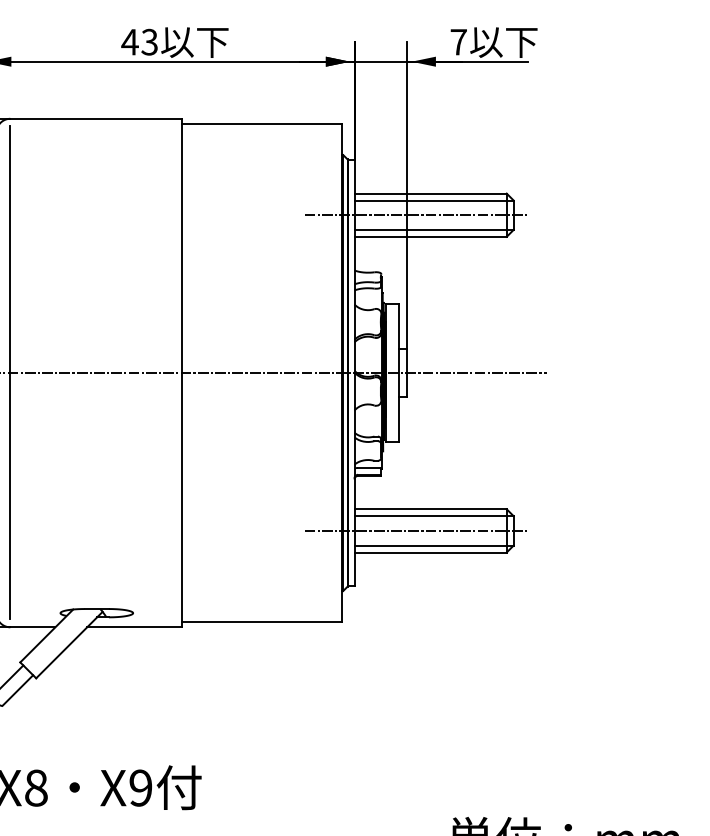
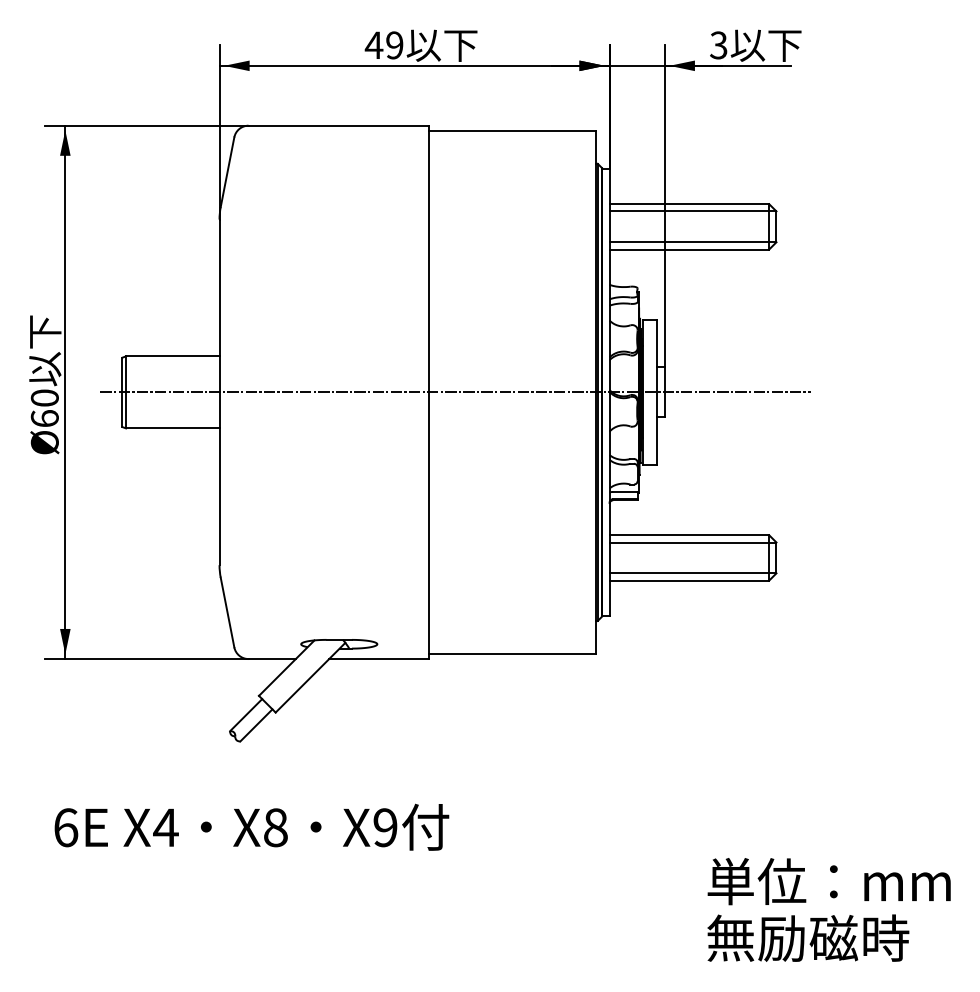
text: (149, 42) -> (394, 45), 43 -> 49
text: (458, 42) -> (718, 45), 7 -> 3
line: (416, 214) -> (674, 226), removed
line: (10, 372) -> (248, 391), removed
line: (416, 530) -> (674, 557), removed

